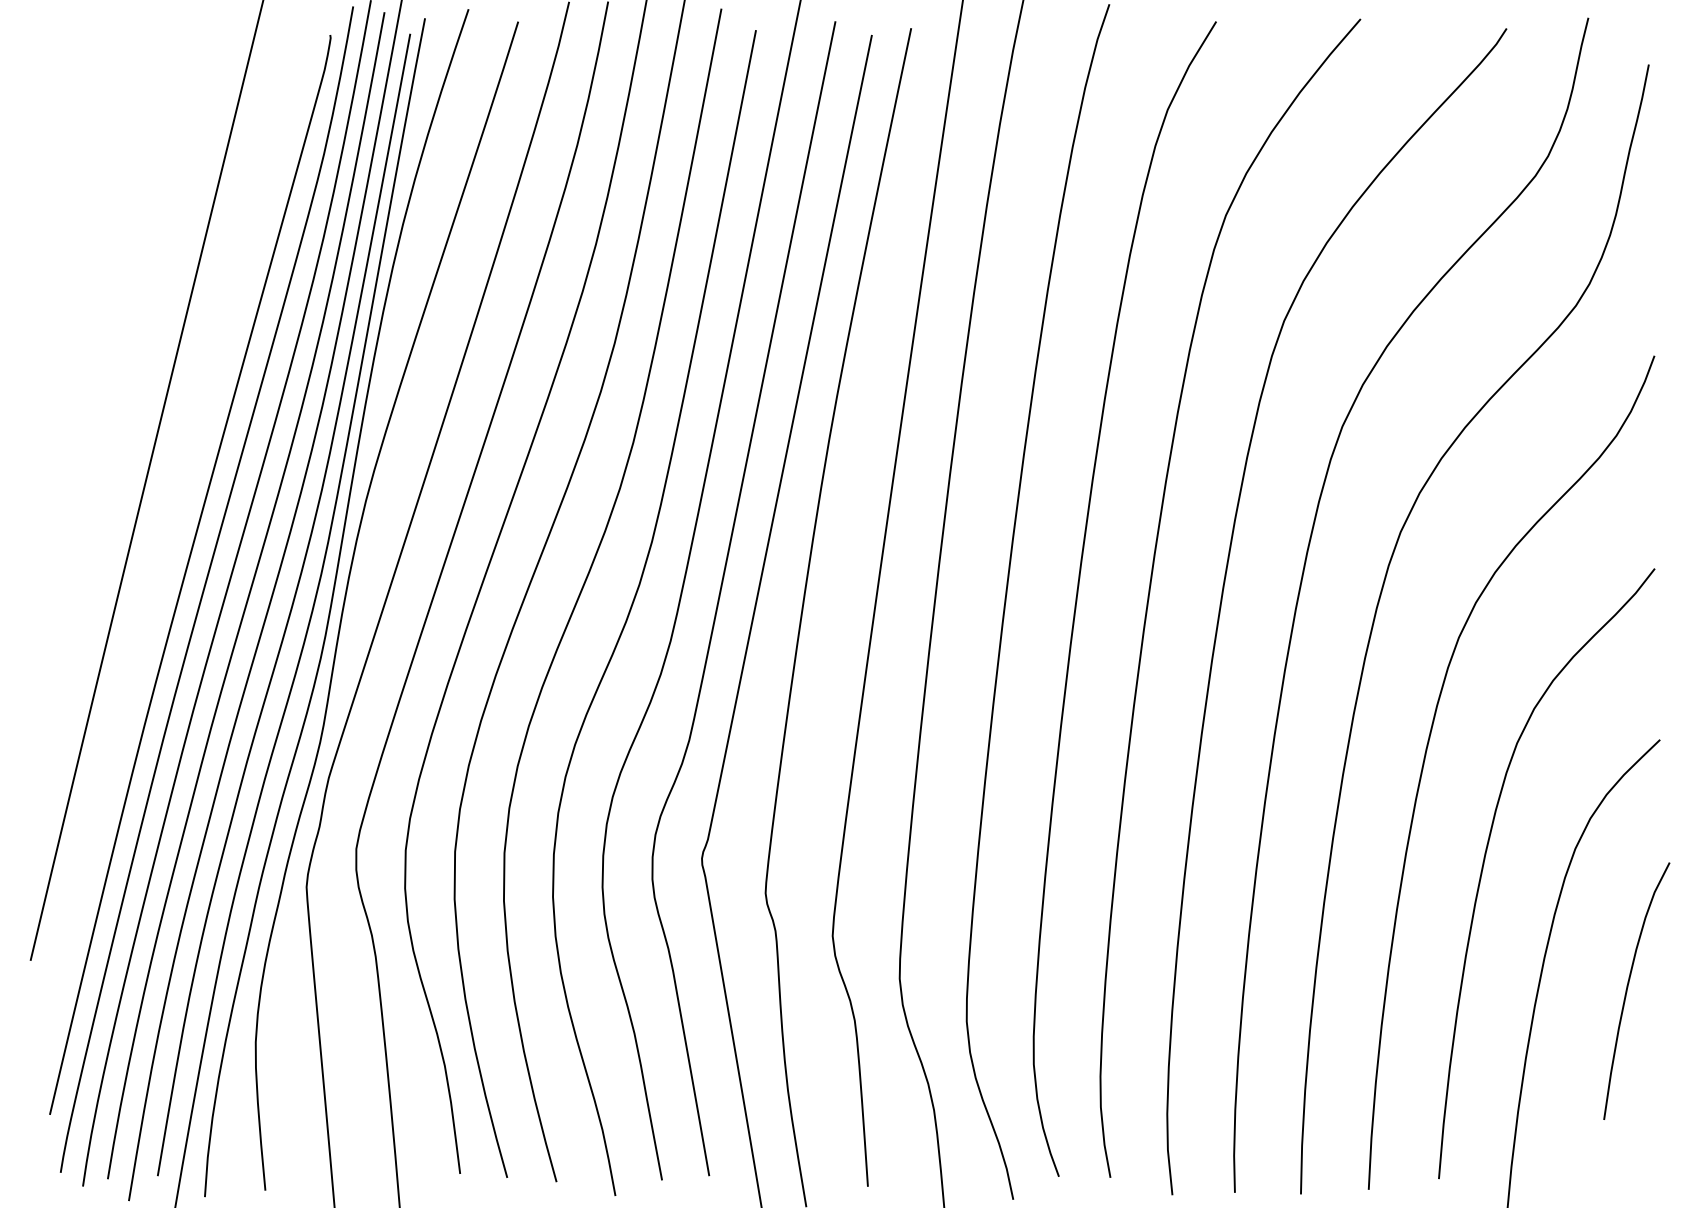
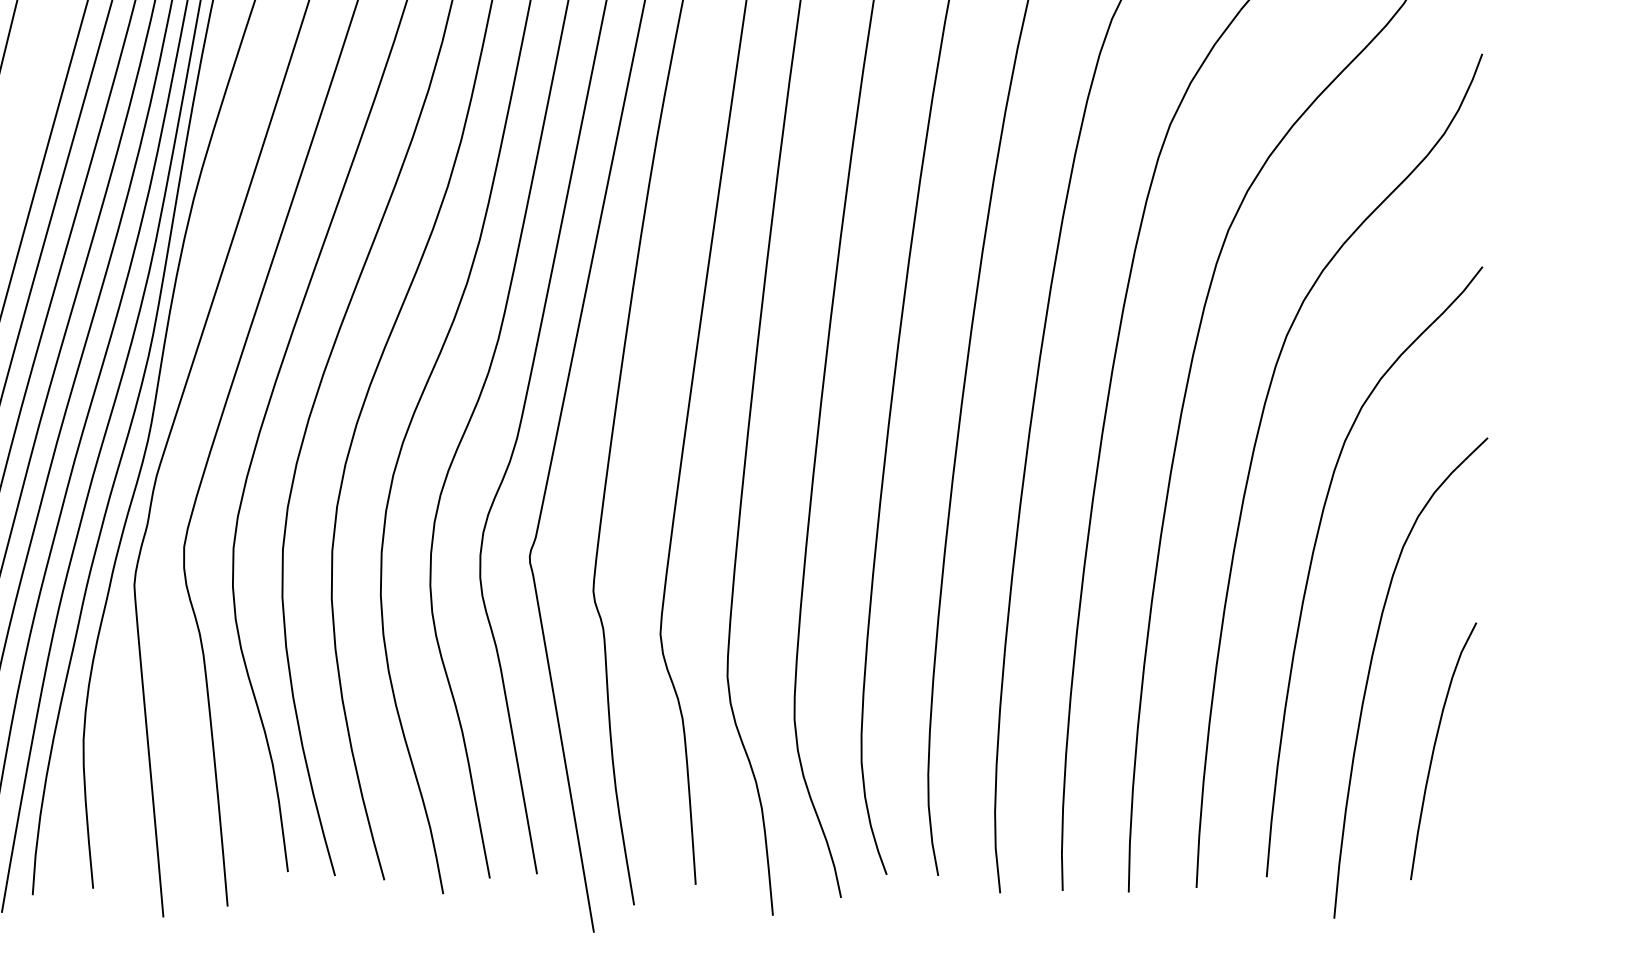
curve: (1628, 987) -> (1435, 747), moved

